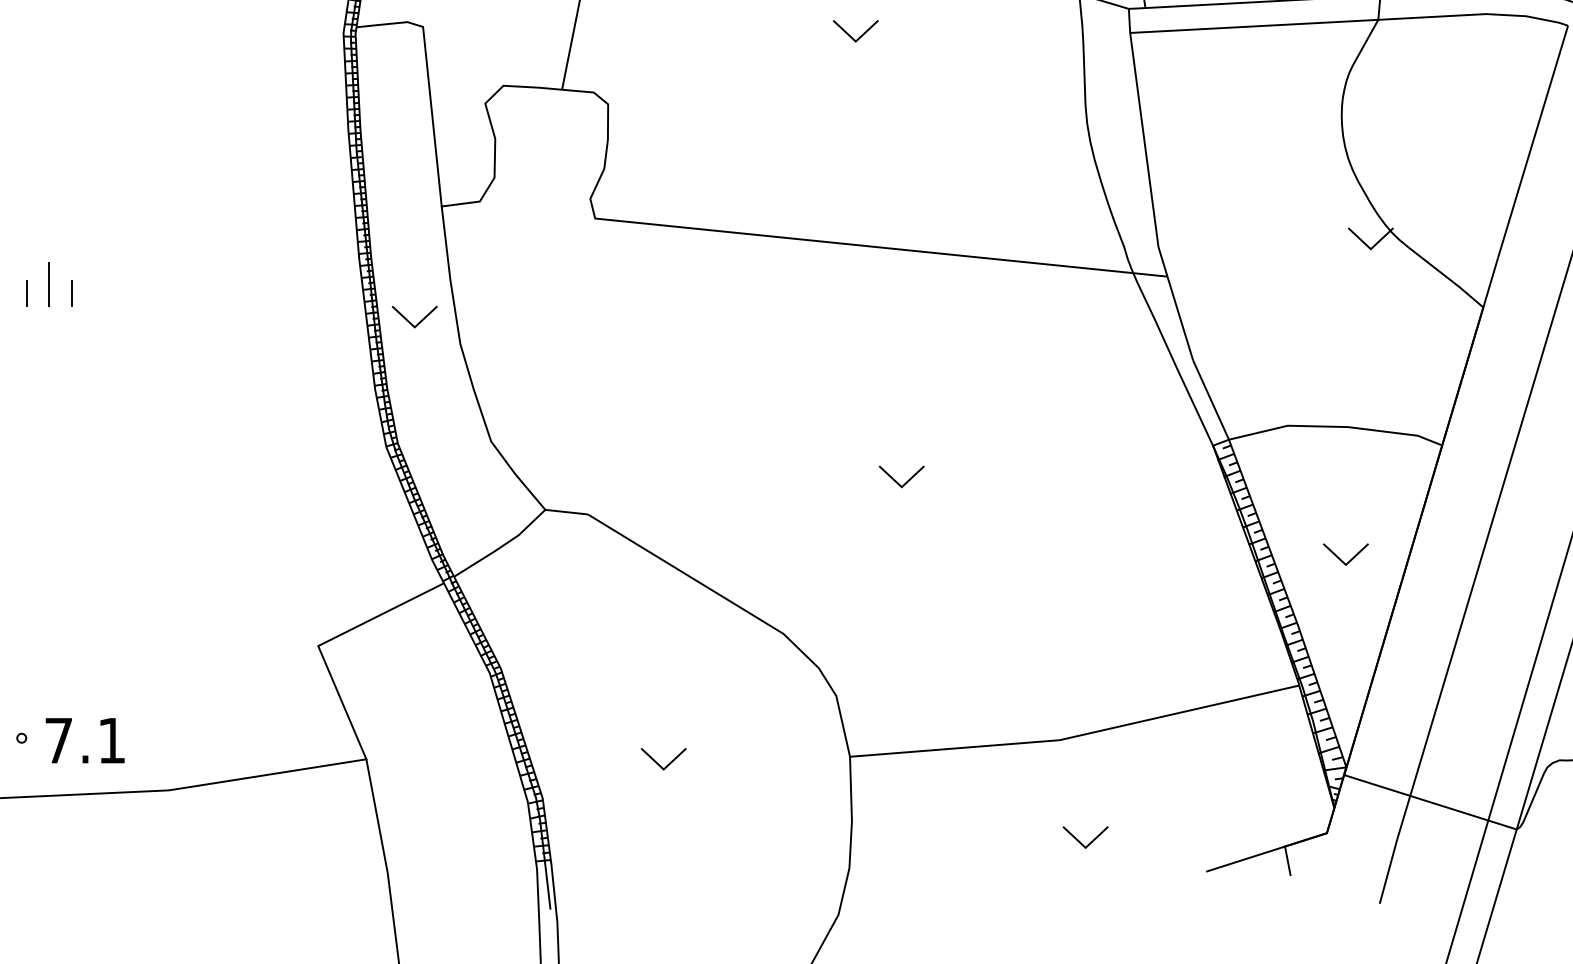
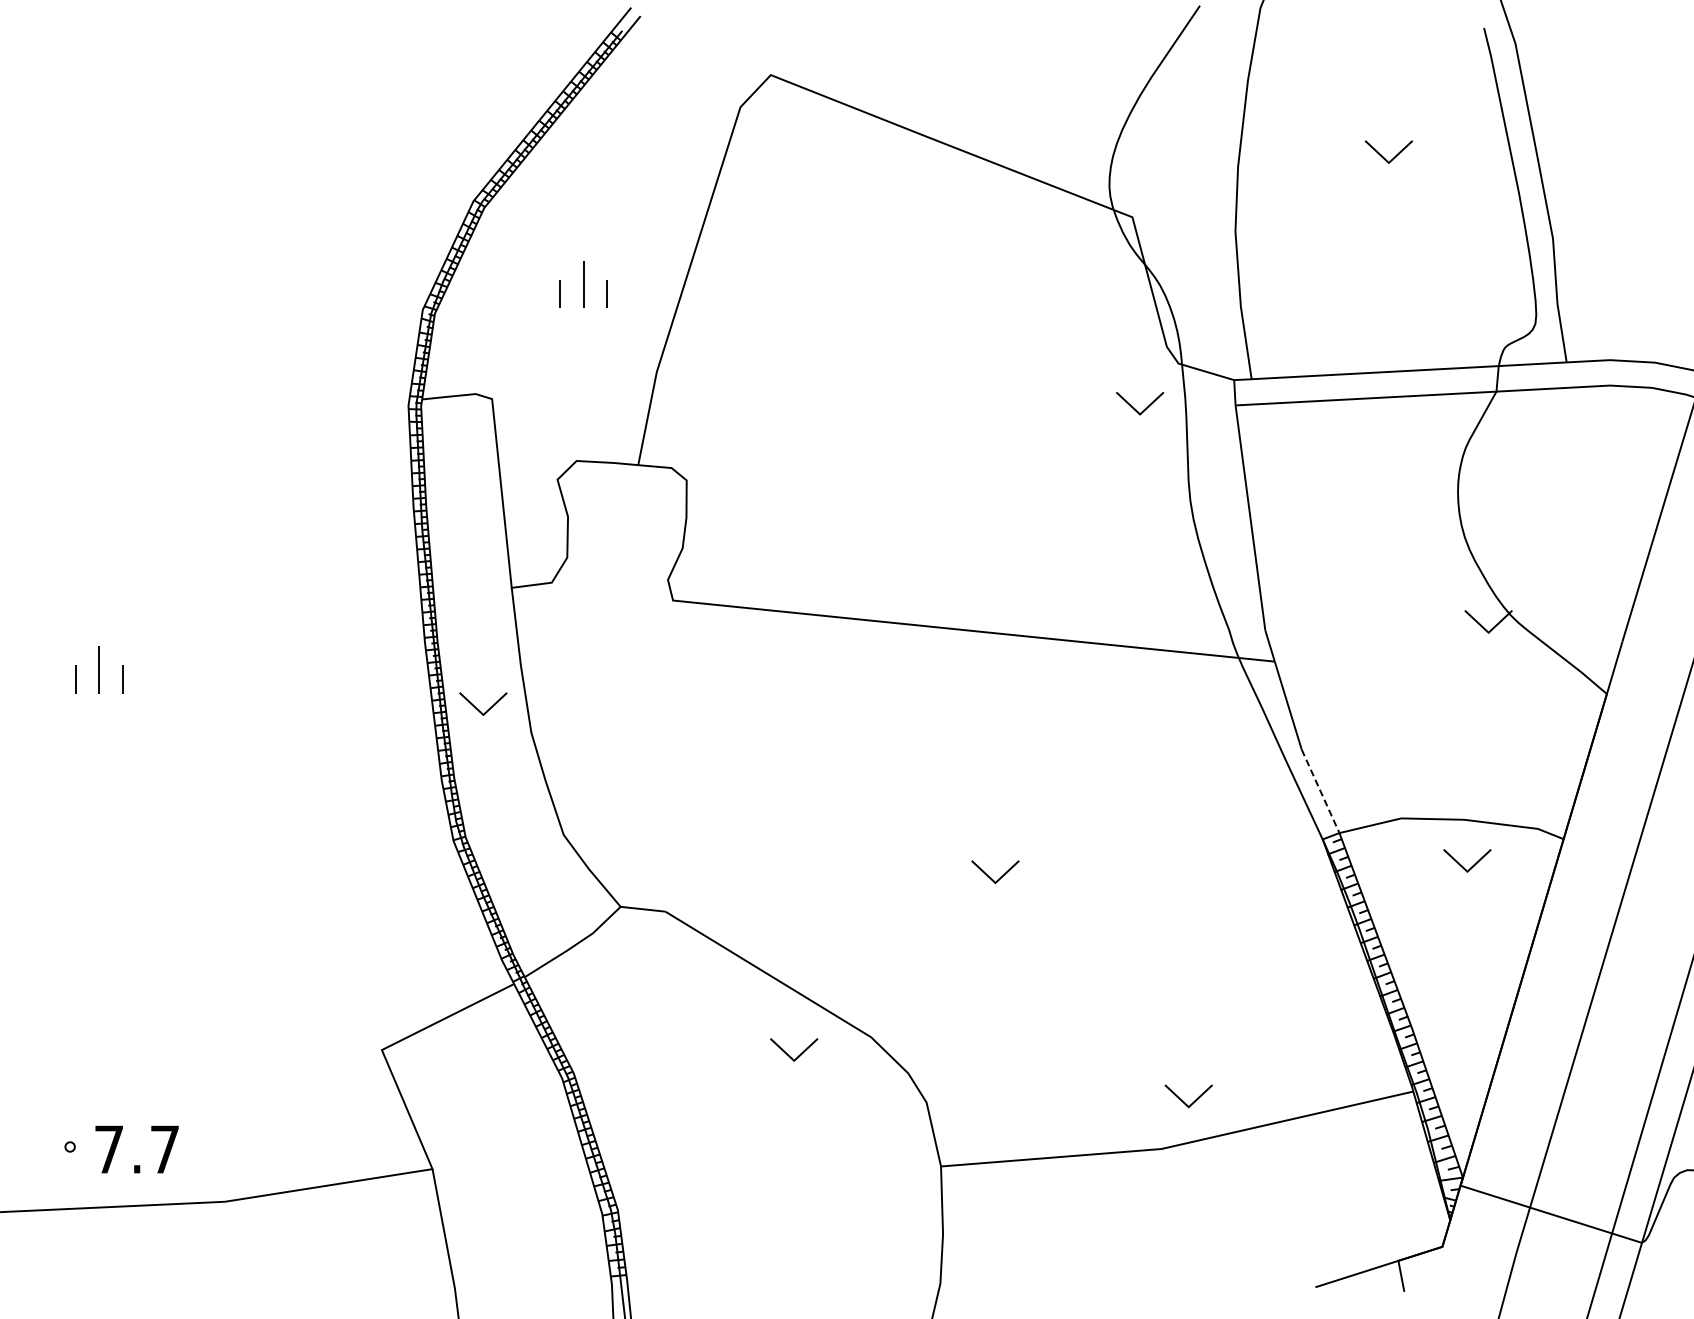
part: (851, 35) -> (1135, 408), moved
line: (1210, 400) -> (1320, 791), solid -> dashed
part: (1341, 558) -> (1462, 865), moved
text: (111, 740) -> (164, 1149), 7.1 -> 7.7
part: (668, 763) -> (799, 1054), moved
part: (1080, 841) -> (1183, 1100), moved

